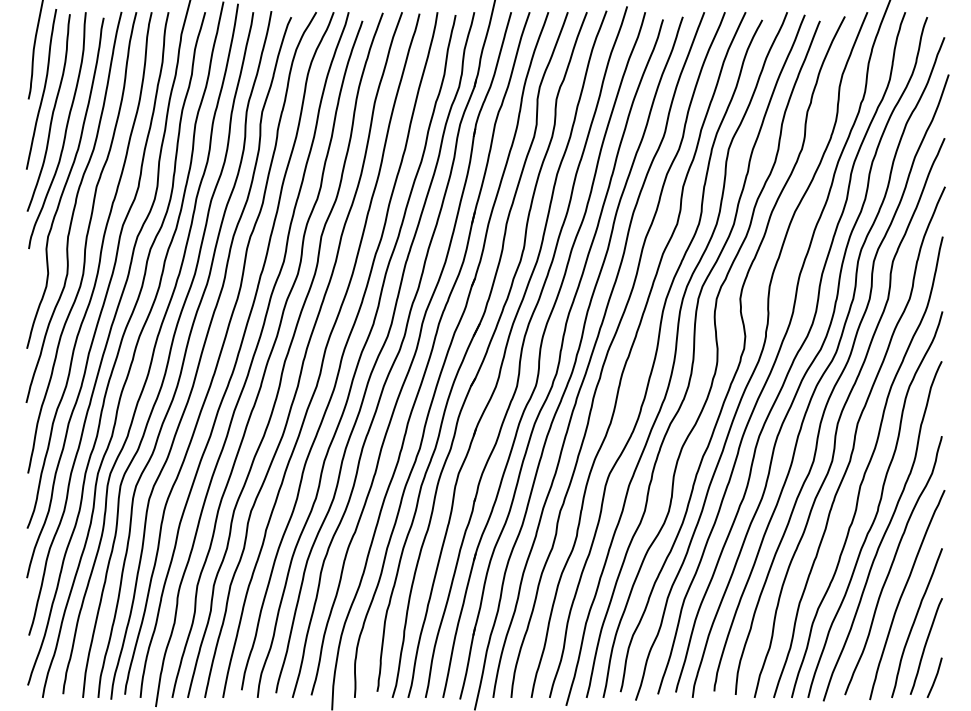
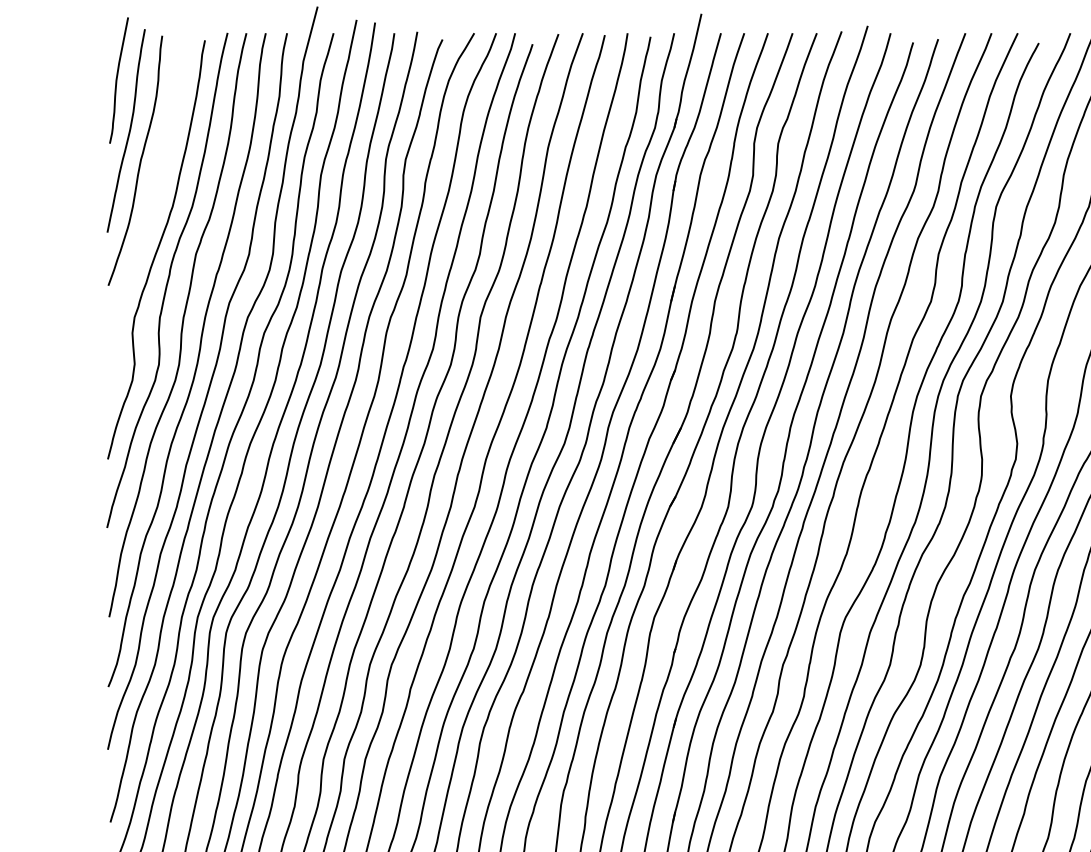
curve: (64, 132) -> (155, 185), removed

